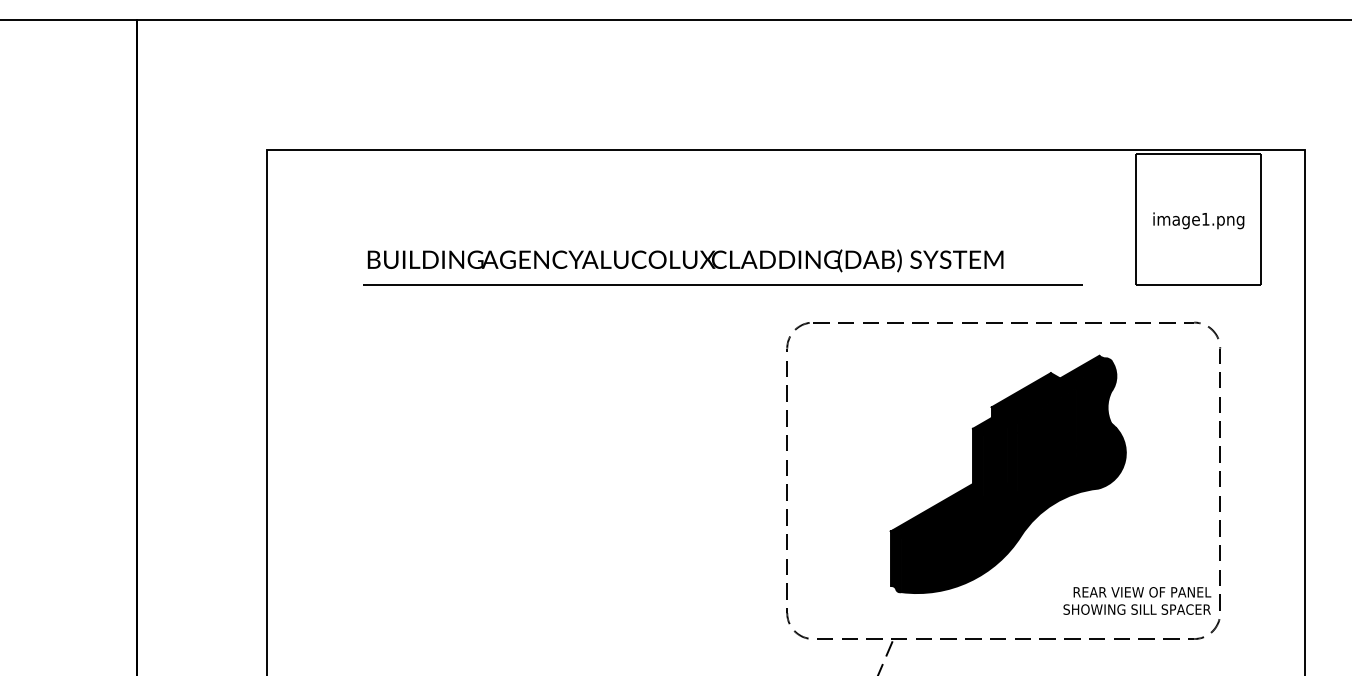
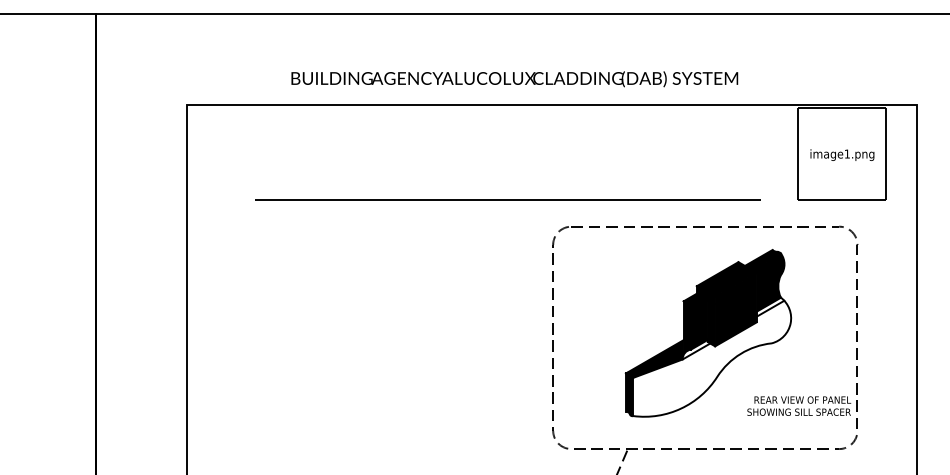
text: (685, 260) -> (514, 79), moved
fill: (1013, 508) -> (712, 357), removed
text: (1137, 600) -> (799, 405), moved

